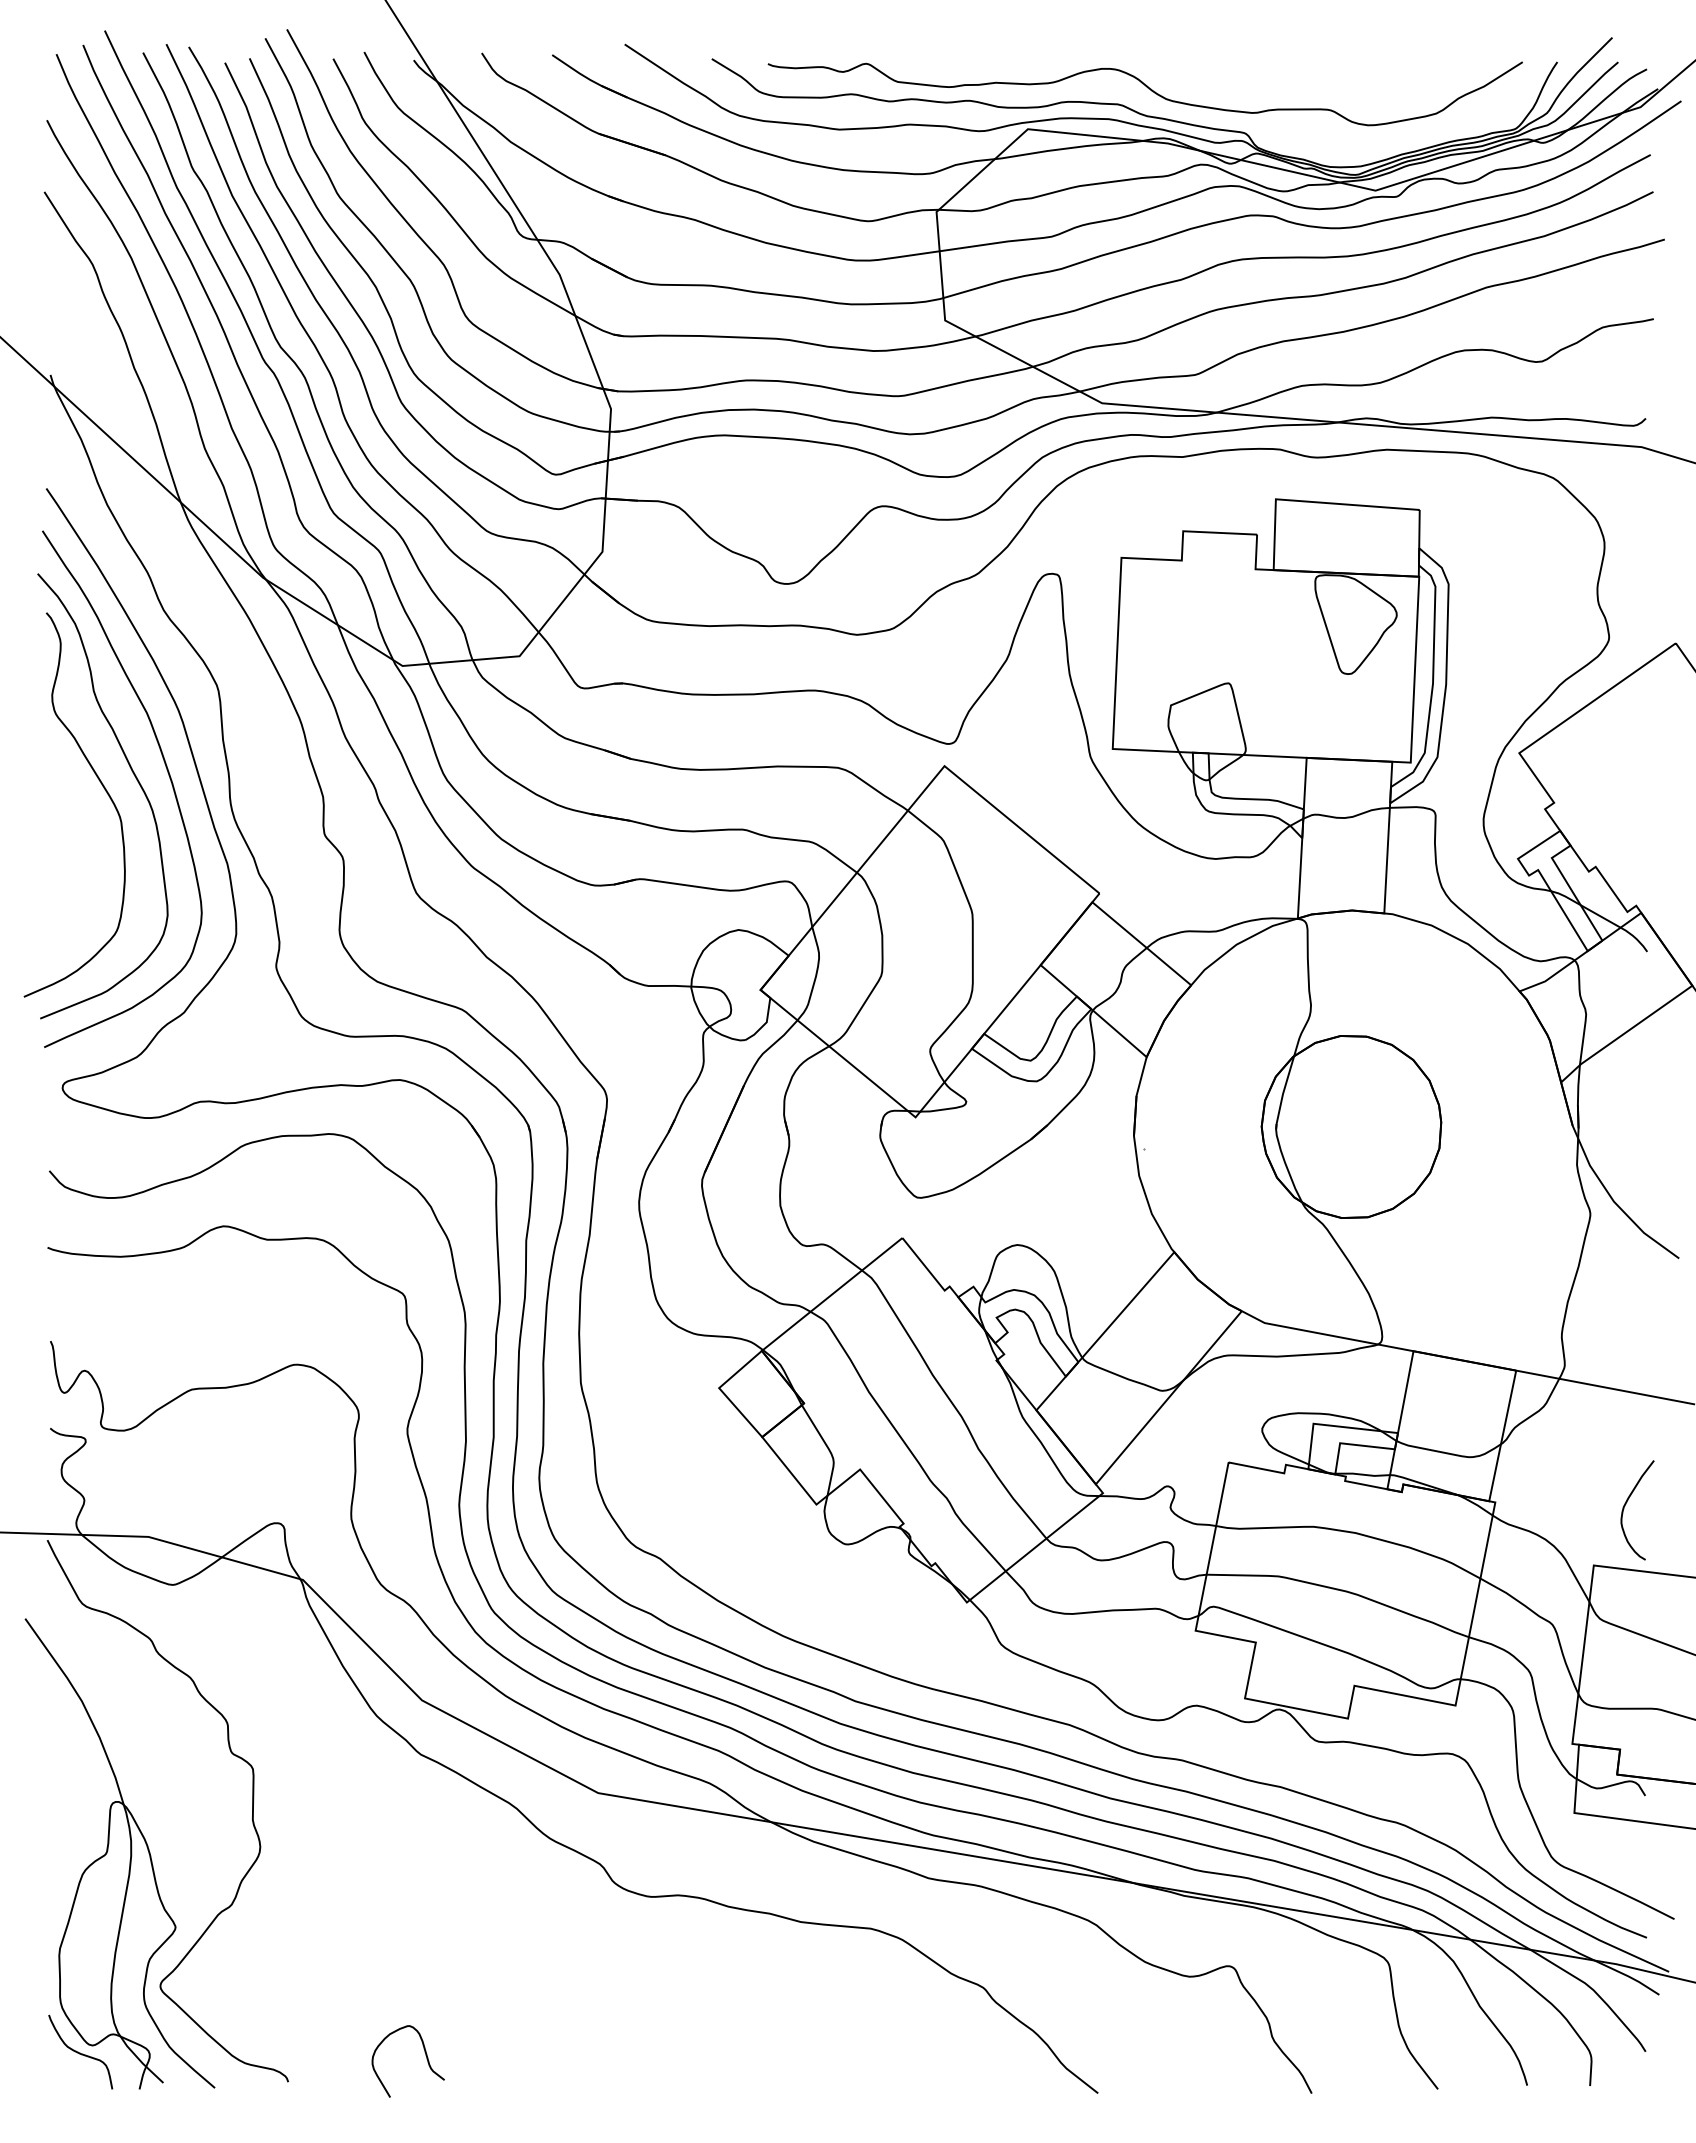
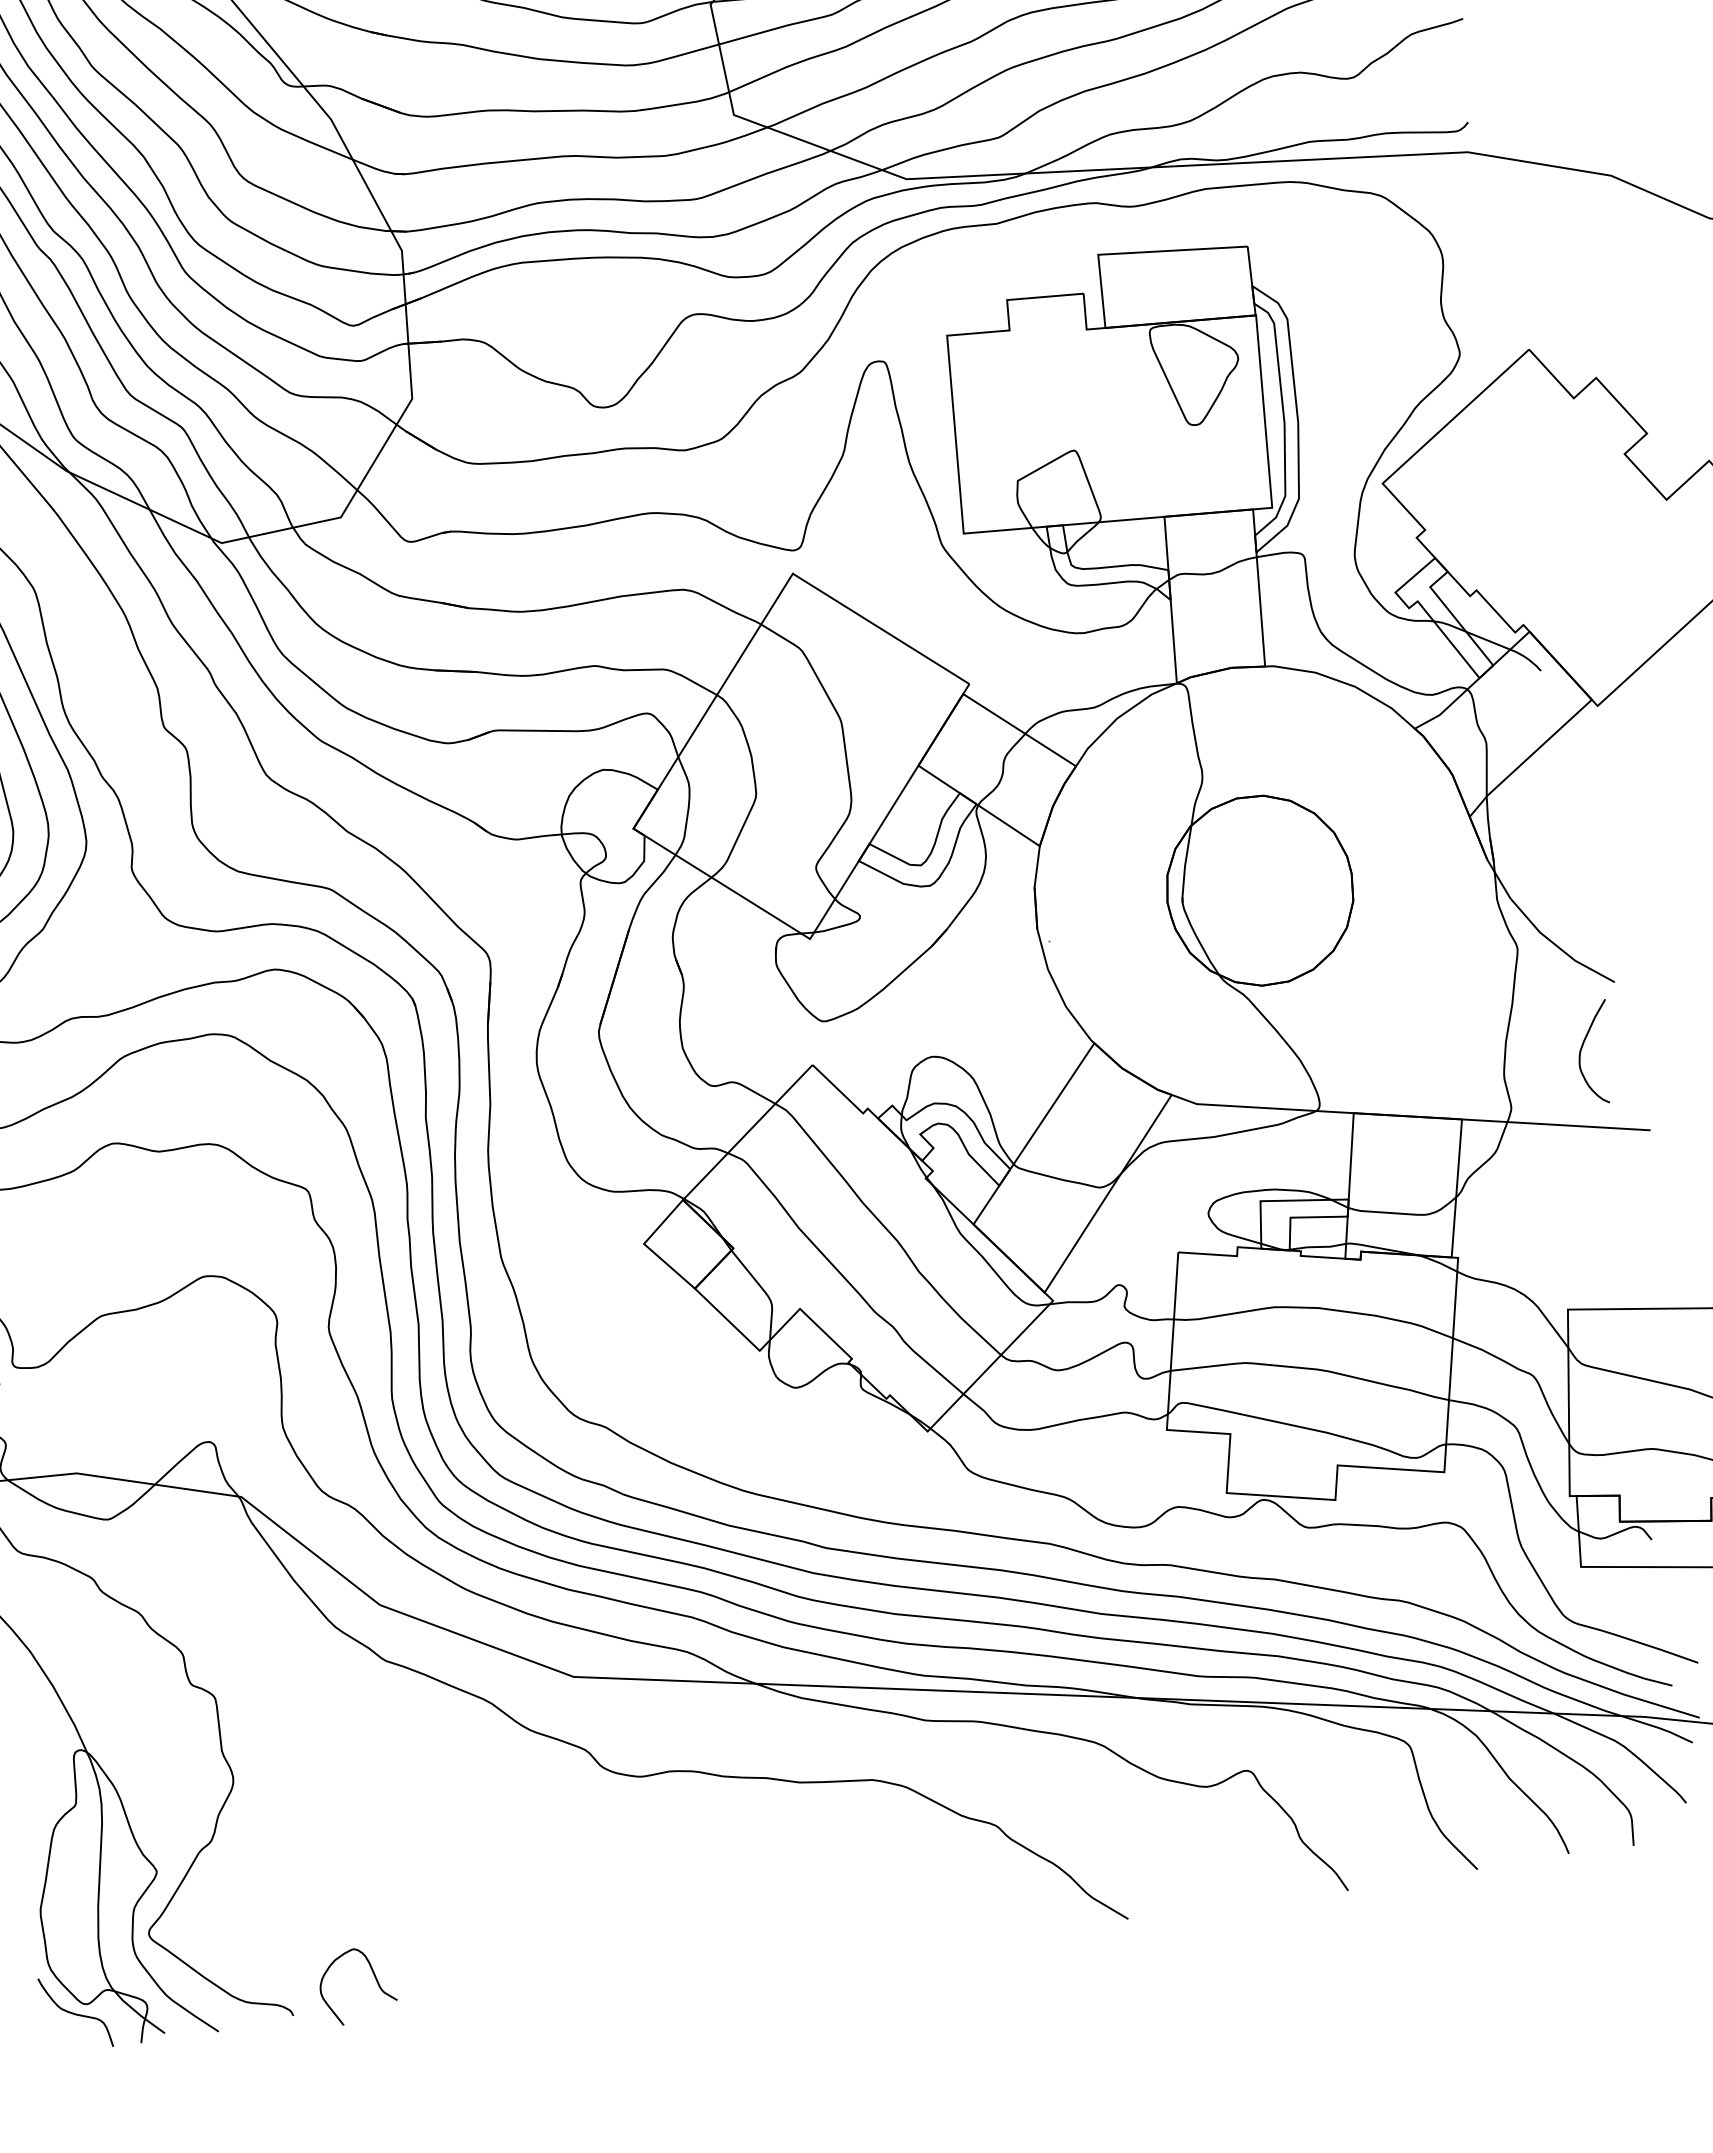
curve: (1626, 1504) -> (1582, 1048), moved
curve: (425, 2055) -> (374, 1977), moved

